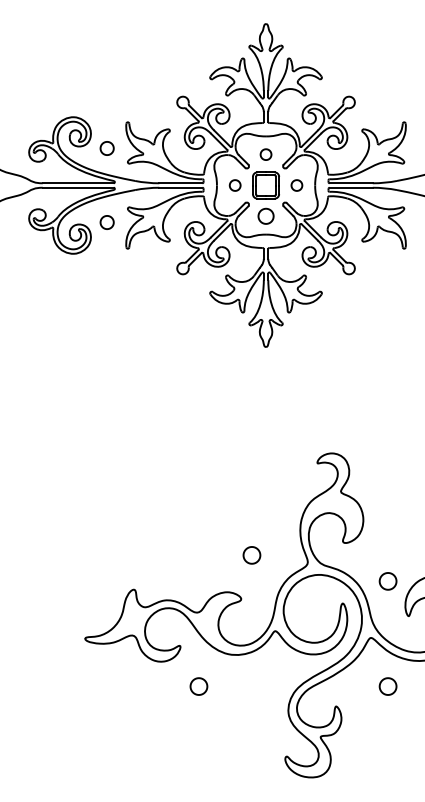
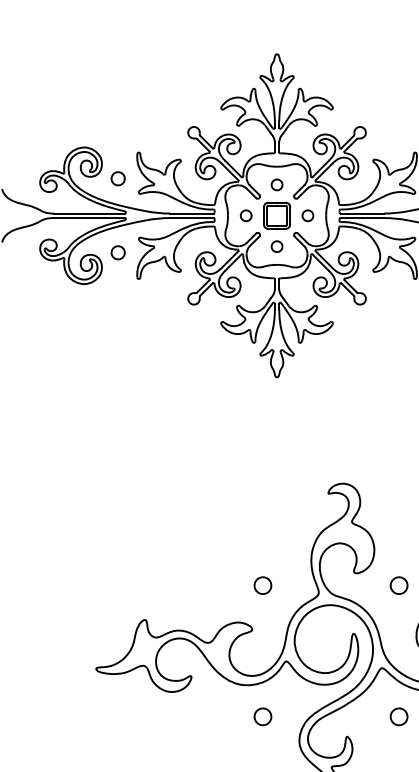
part: (265, 216) -> (276, 246), size x0.71
part: (387, 581) -> (398, 585), moved
part: (198, 686) -> (262, 716), moved

